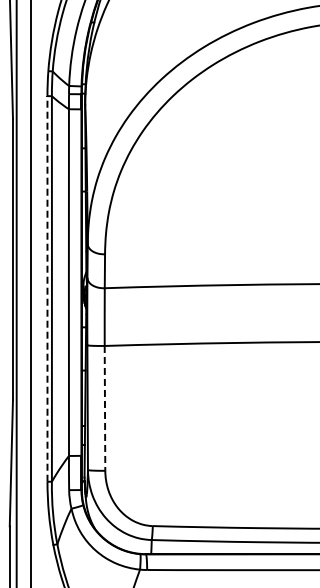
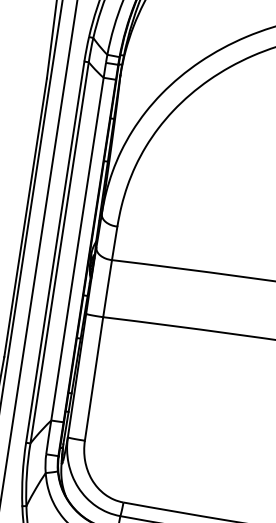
line: (47, 288) -> (55, 251), dashed -> solid
line: (105, 408) -> (94, 379), dashed -> solid

